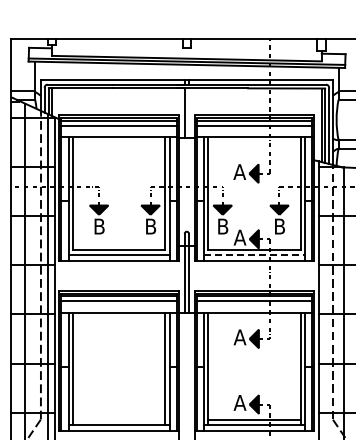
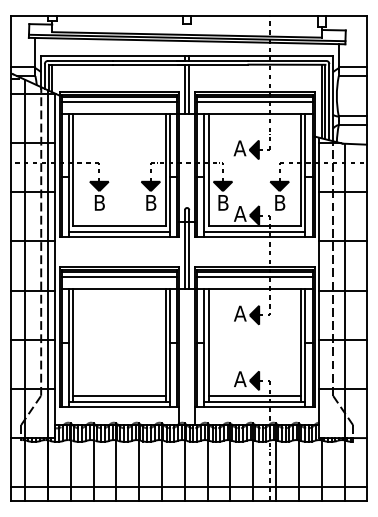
line: (189, 113) -> (189, 89), added
line: (255, 255) -> (255, 231), dashed -> solid
line: (119, 420) -> (119, 396), added

